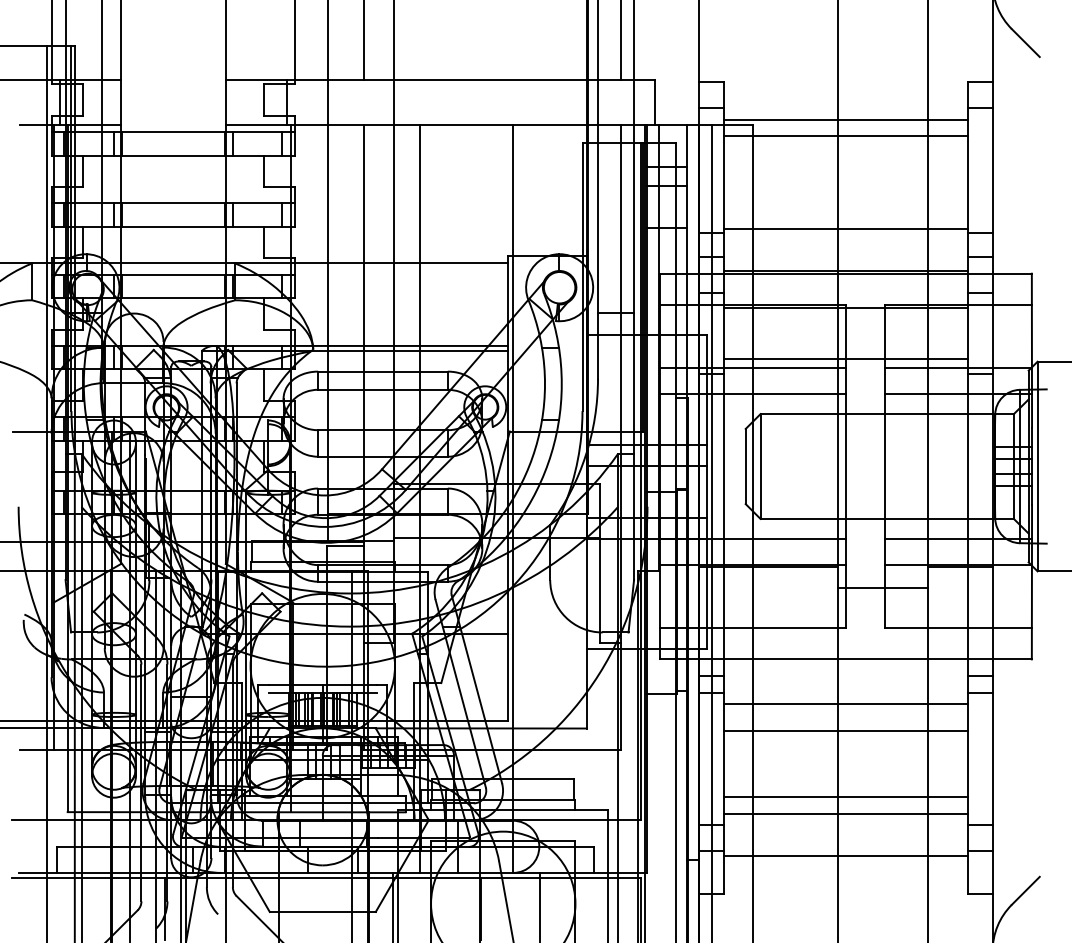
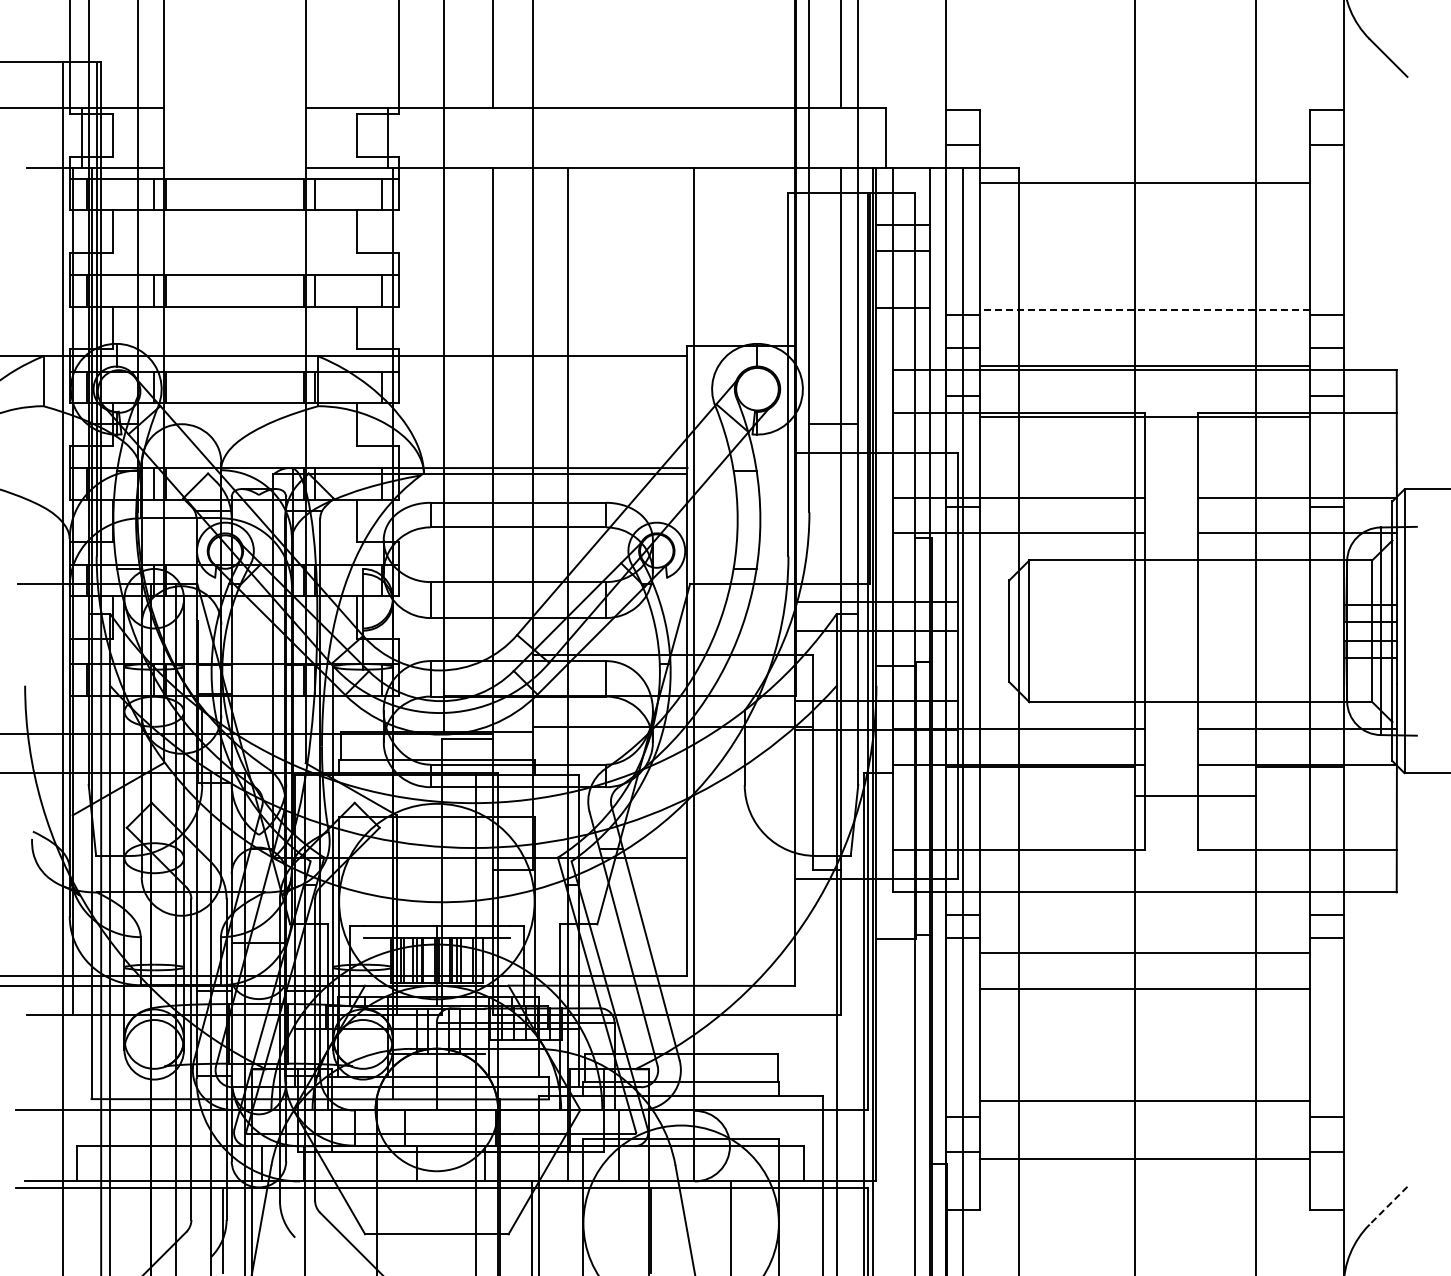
line: (845, 119) -> (1144, 161), removed
line: (846, 228) -> (1145, 309), solid -> dashed
line: (845, 358) -> (1144, 485), removed
line: (845, 797) -> (1144, 1079), removed
line: (1025, 890) -> (1388, 1205), solid -> dashed

